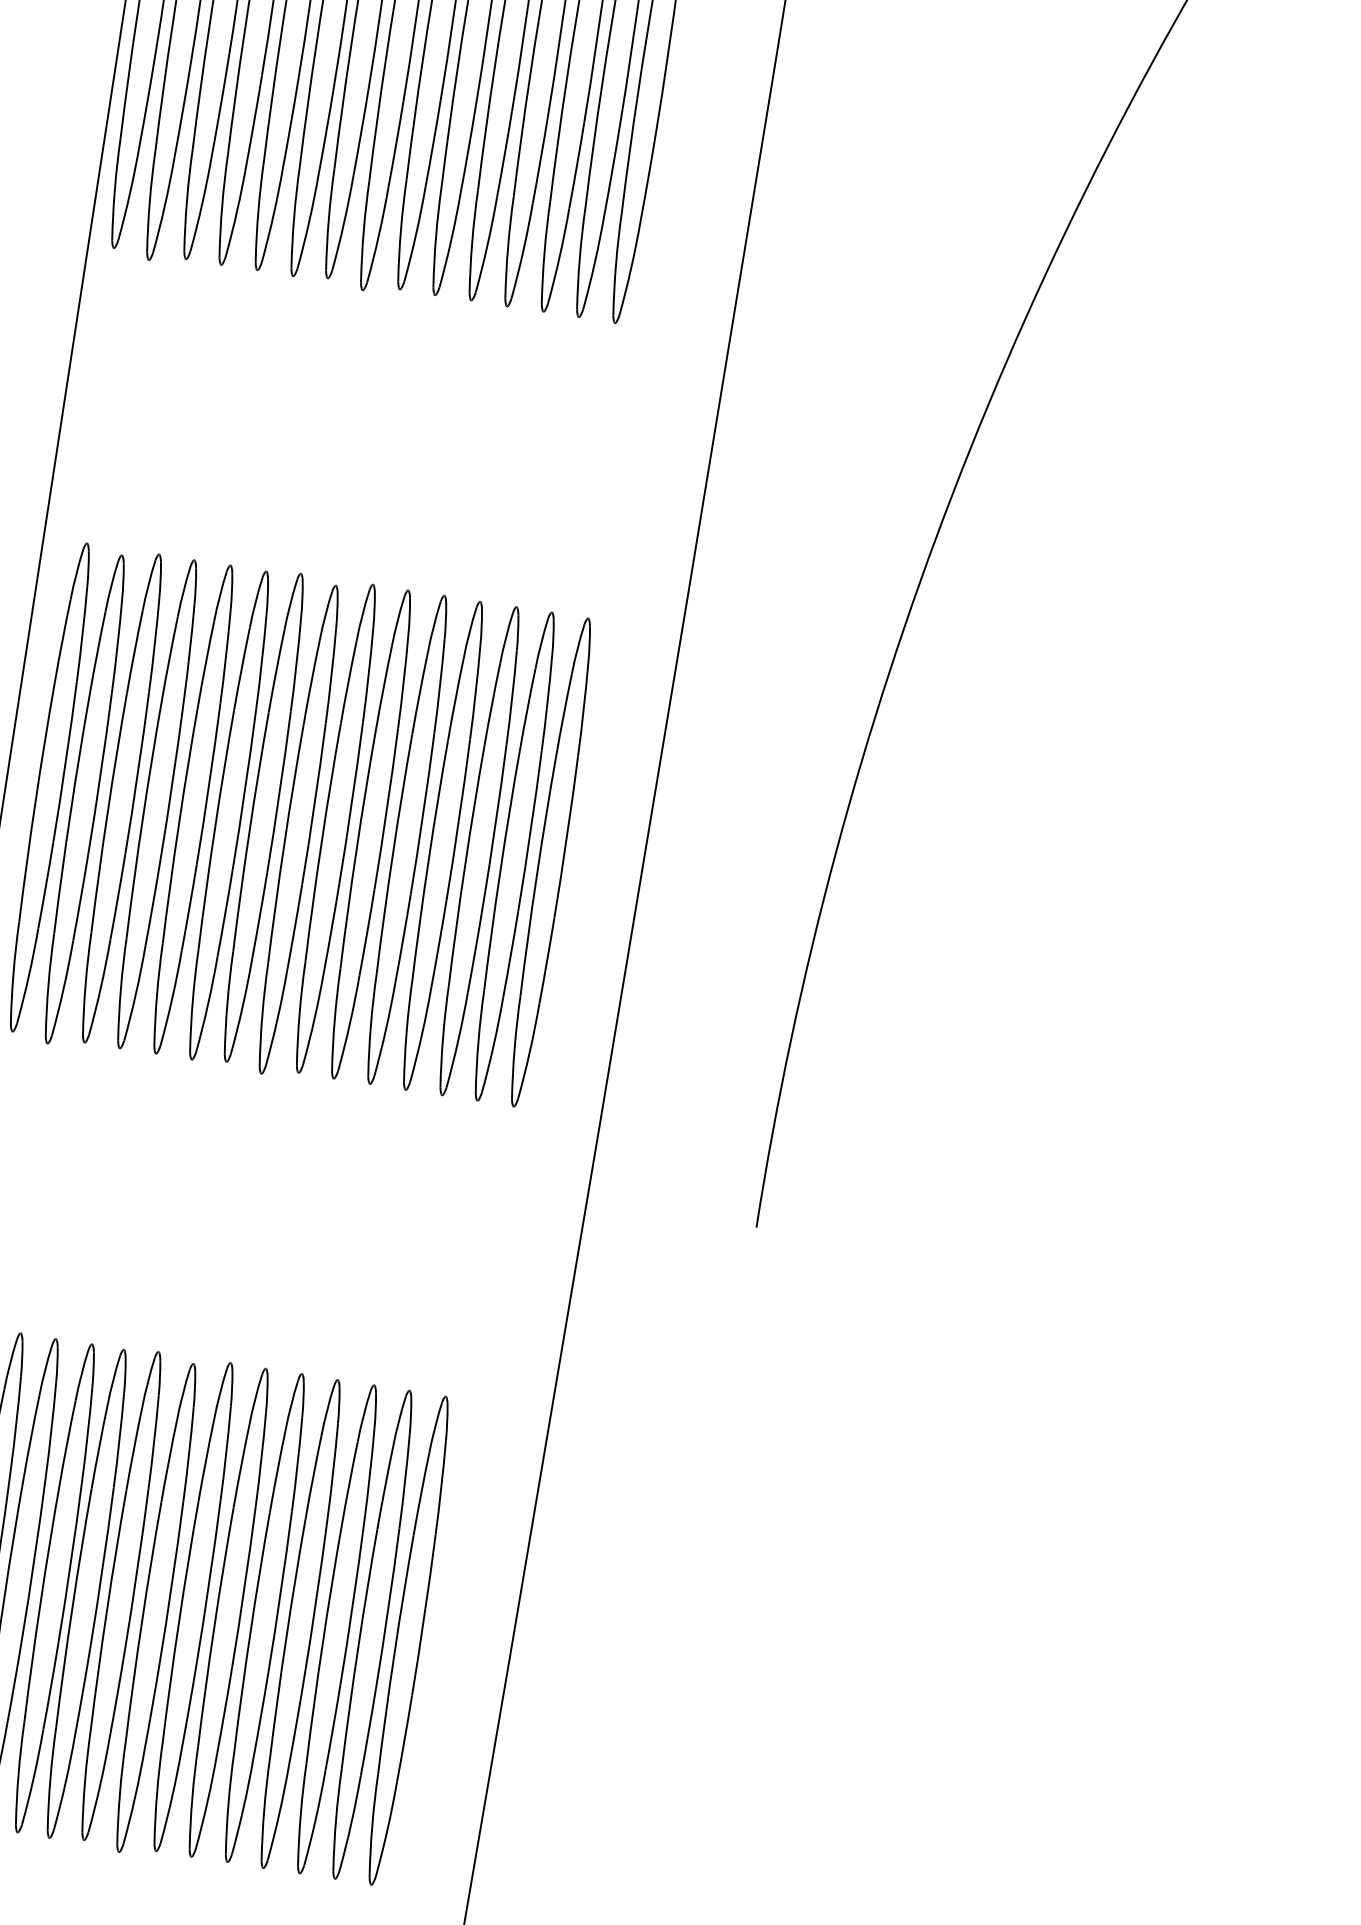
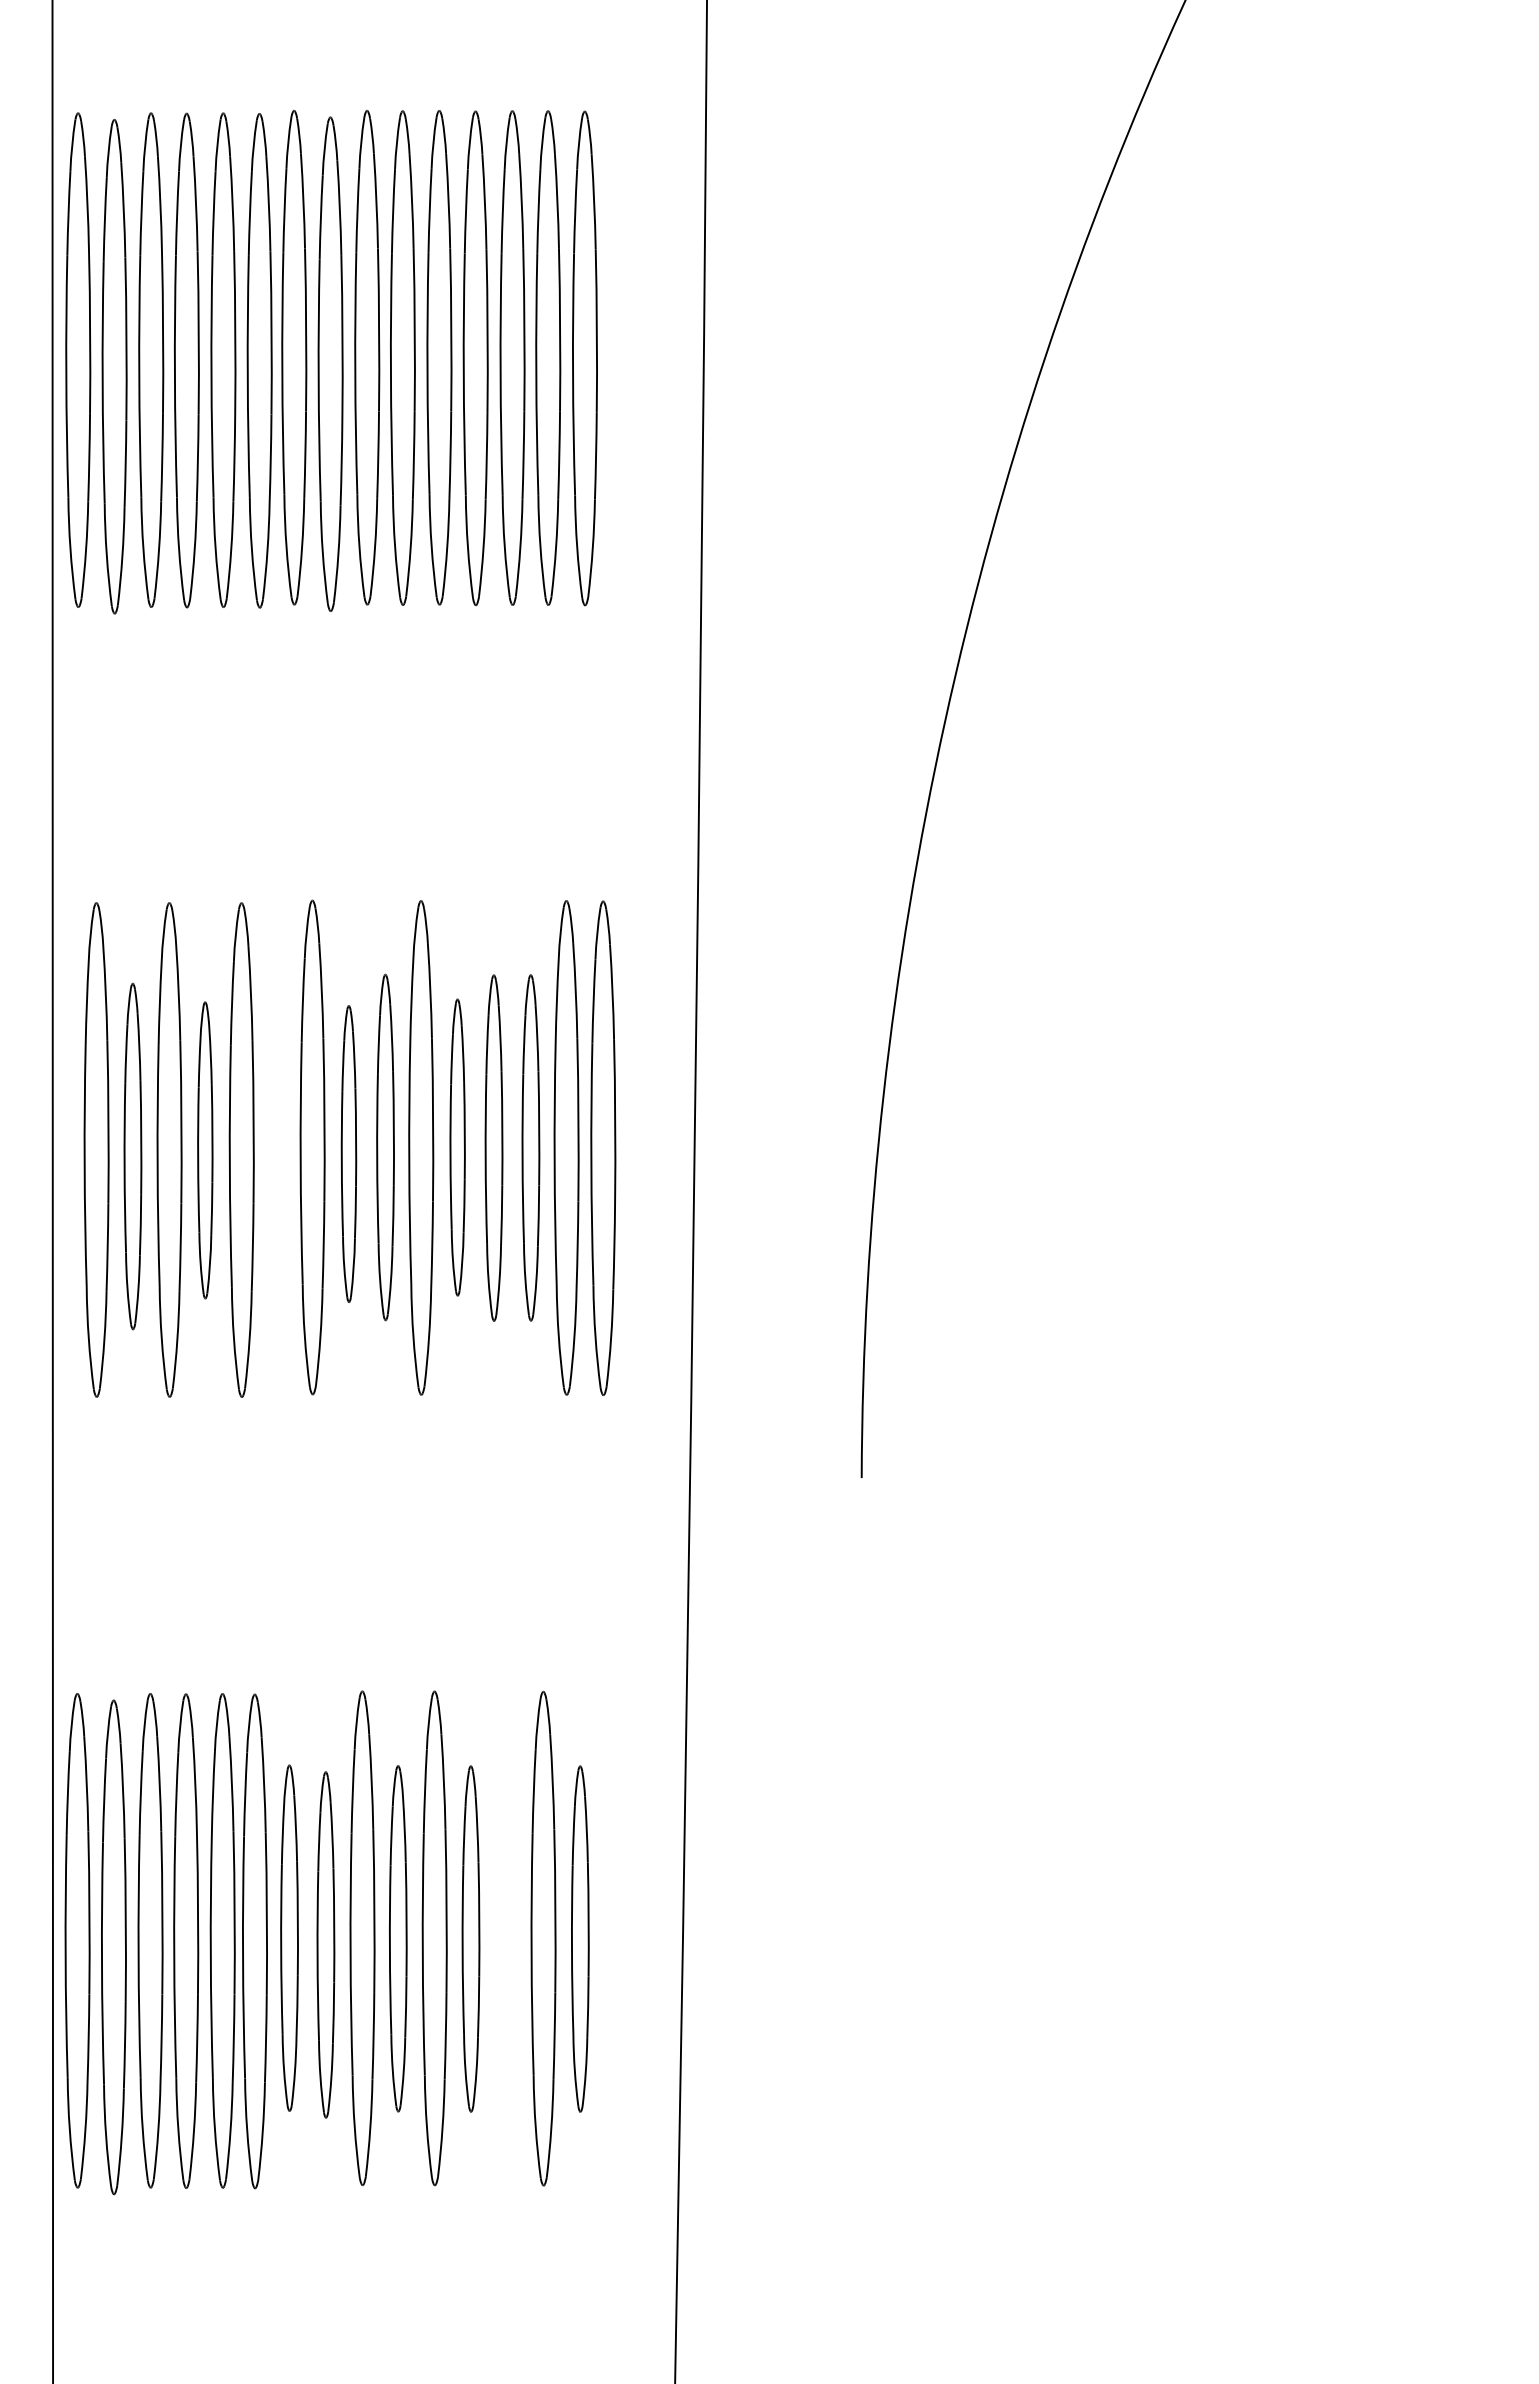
part: (84, 799) -> (132, 1156), size x0.7
part: (157, 804) -> (205, 1150), size x0.6
part: (228, 815) -> (277, 1150), removed
part: (335, 828) -> (385, 1147), size x0.7
part: (298, 829) -> (348, 1153), size x0.6
part: (406, 839) -> (457, 1147), size x0.6
part: (442, 845) -> (493, 1147), size x0.7
part: (479, 850) -> (530, 1147), size x0.7
part: (121, 1595) -> (289, 1937), size x0.7
part: (155, 1607) -> (325, 1944), size x0.7
part: (228, 1612) -> (398, 1938), size x0.7
part: (300, 1623) -> (470, 1938), size x0.7
part: (336, 1629) -> (507, 1938), removed
part: (408, 1640) -> (580, 1938), size x0.7

